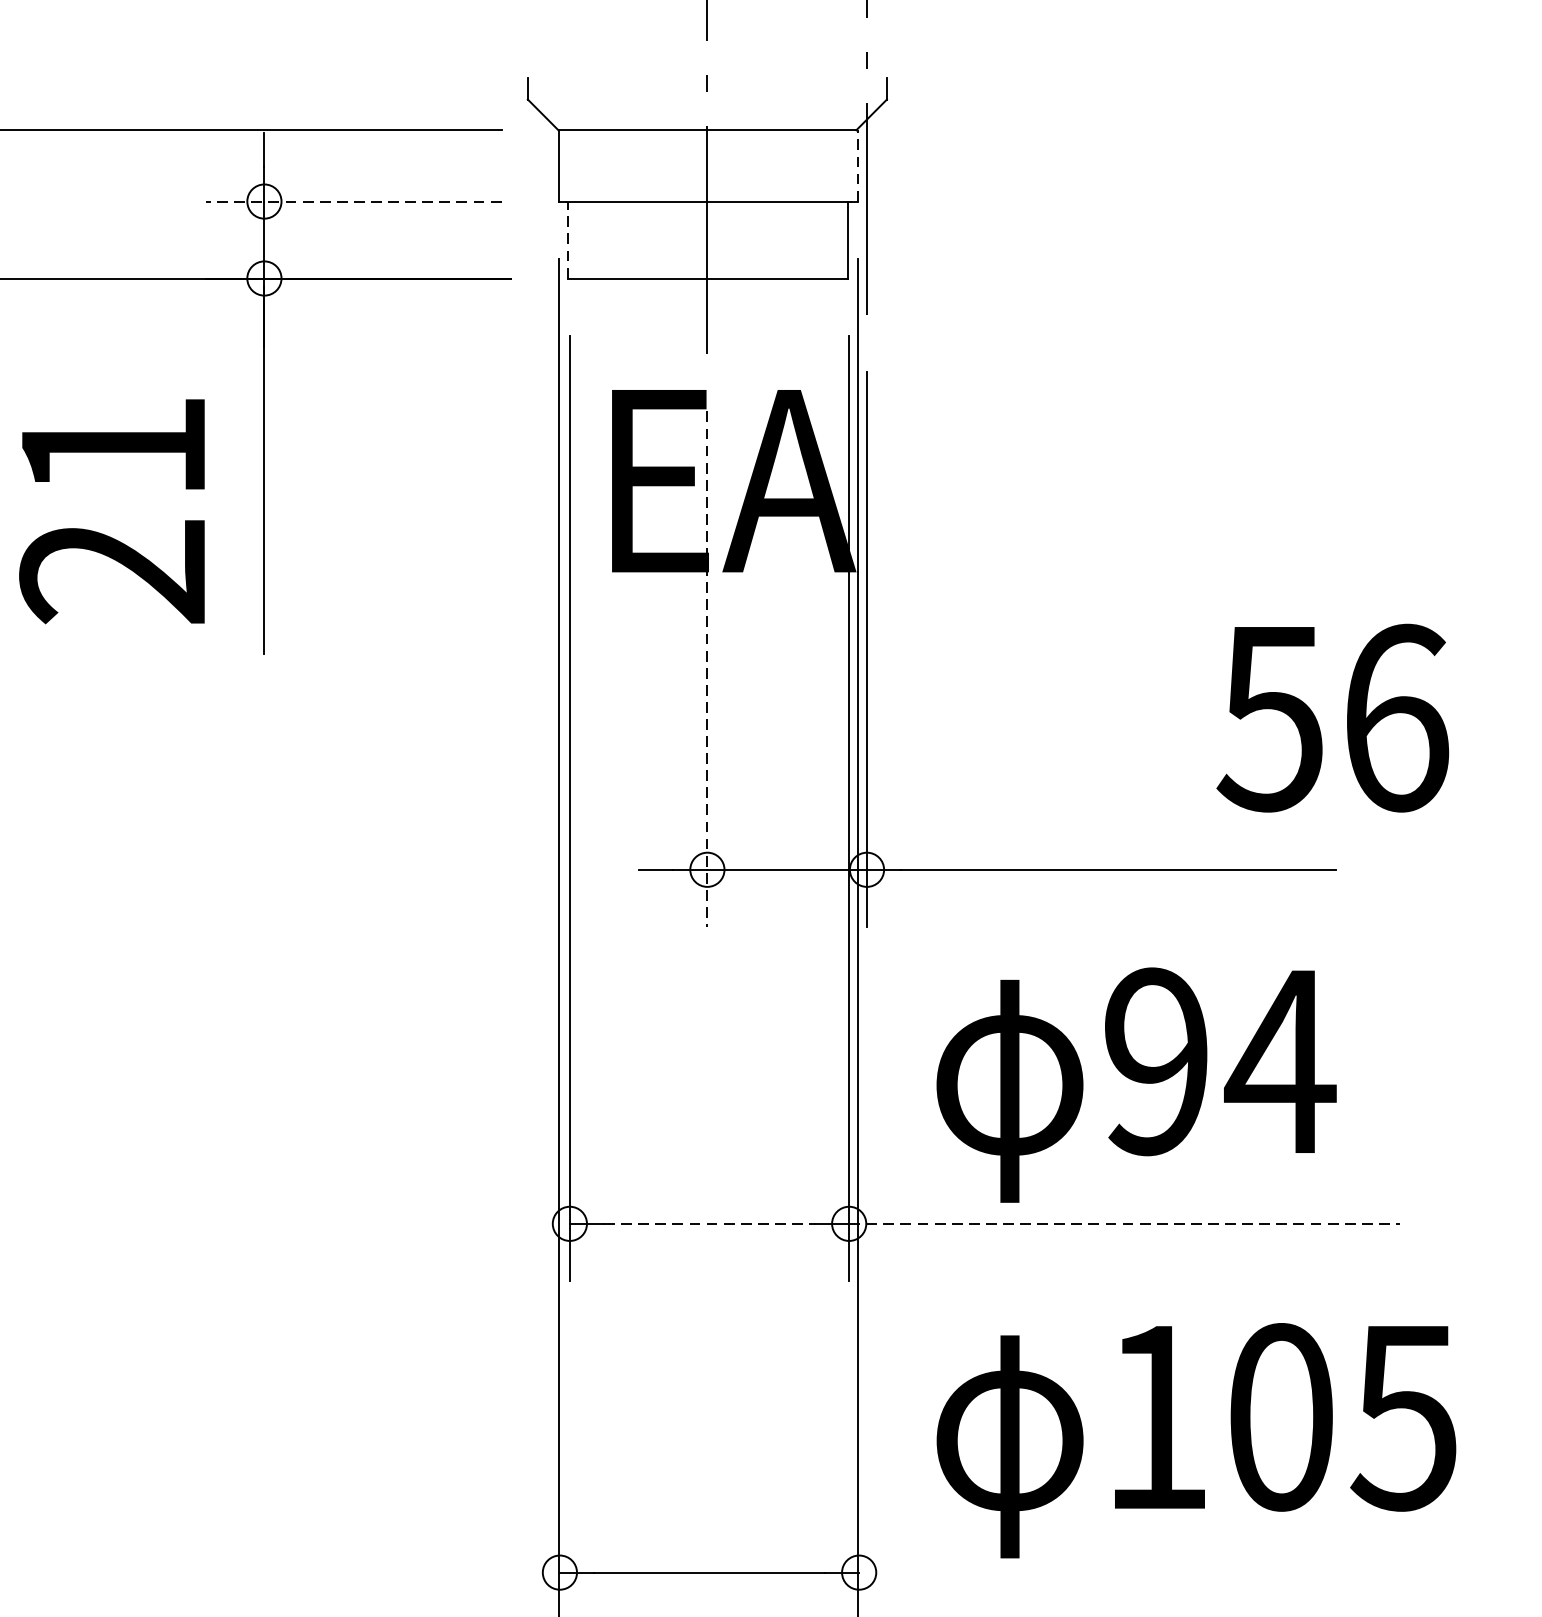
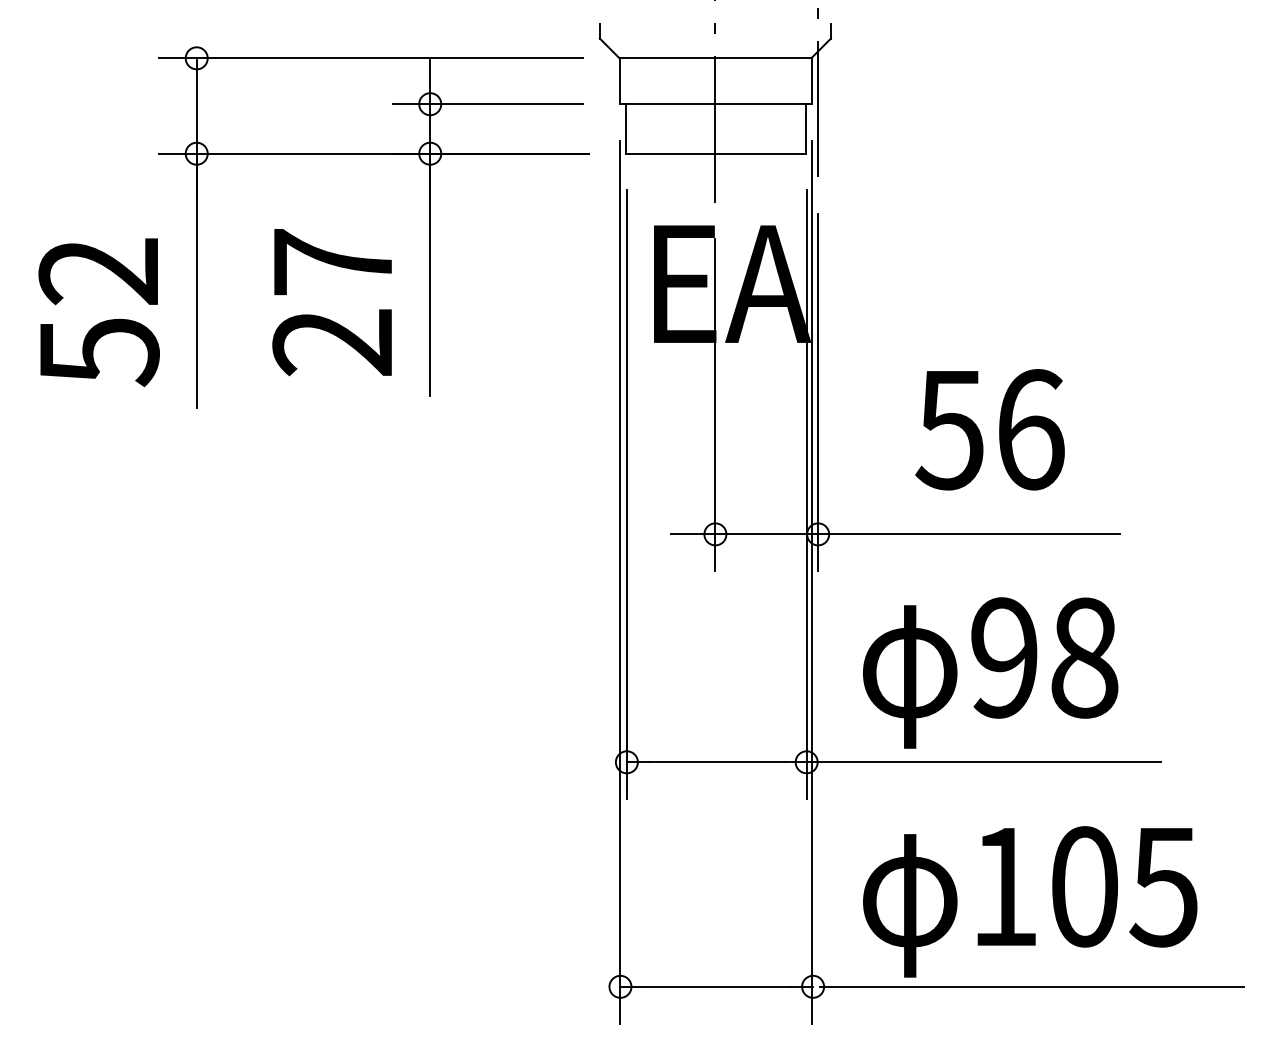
line: (858, 166) -> (812, 81), dashed -> solid
line: (353, 202) -> (487, 104), dashed -> solid
line: (567, 239) -> (625, 128), dashed -> solid
text: (112, 447) -> (332, 262), 21 -> 27
line: (707, 669) -> (715, 405), dashed -> solid
text: (1332, 717) -> (989, 429), moved
text: (1280, 1061) -> (1084, 657), 94 -> 98
line: (709, 1224) -> (716, 762), dashed -> solid
line: (1125, 1224) -> (984, 762), dashed -> solid
line: (1198, 1572) -> (1031, 986), added

